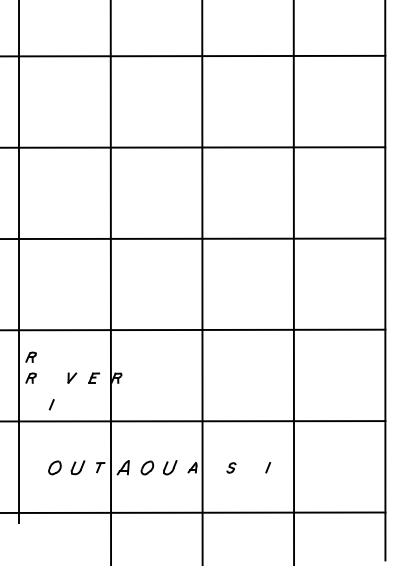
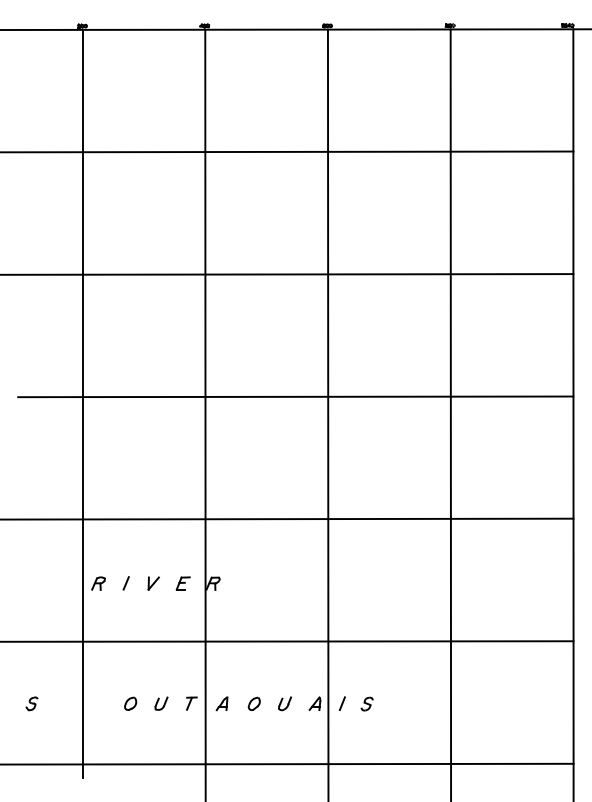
part: (31, 357) -> (98, 555), removed
line: (51, 404) -> (125, 583), moved
part: (54, 467) -> (130, 703), size x0.71
part: (78, 467) -> (161, 703), size x0.71
part: (122, 467) -> (221, 703), size x0.71
part: (146, 467) -> (253, 703), size x0.71
part: (169, 467) -> (284, 703), size x0.71
line: (267, 467) -> (341, 703), moved

